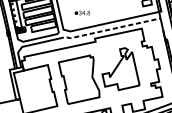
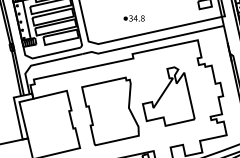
part: (82, 13) -> (133, 18), moved
line: (108, 29) -> (151, 41), dashed -> solid

